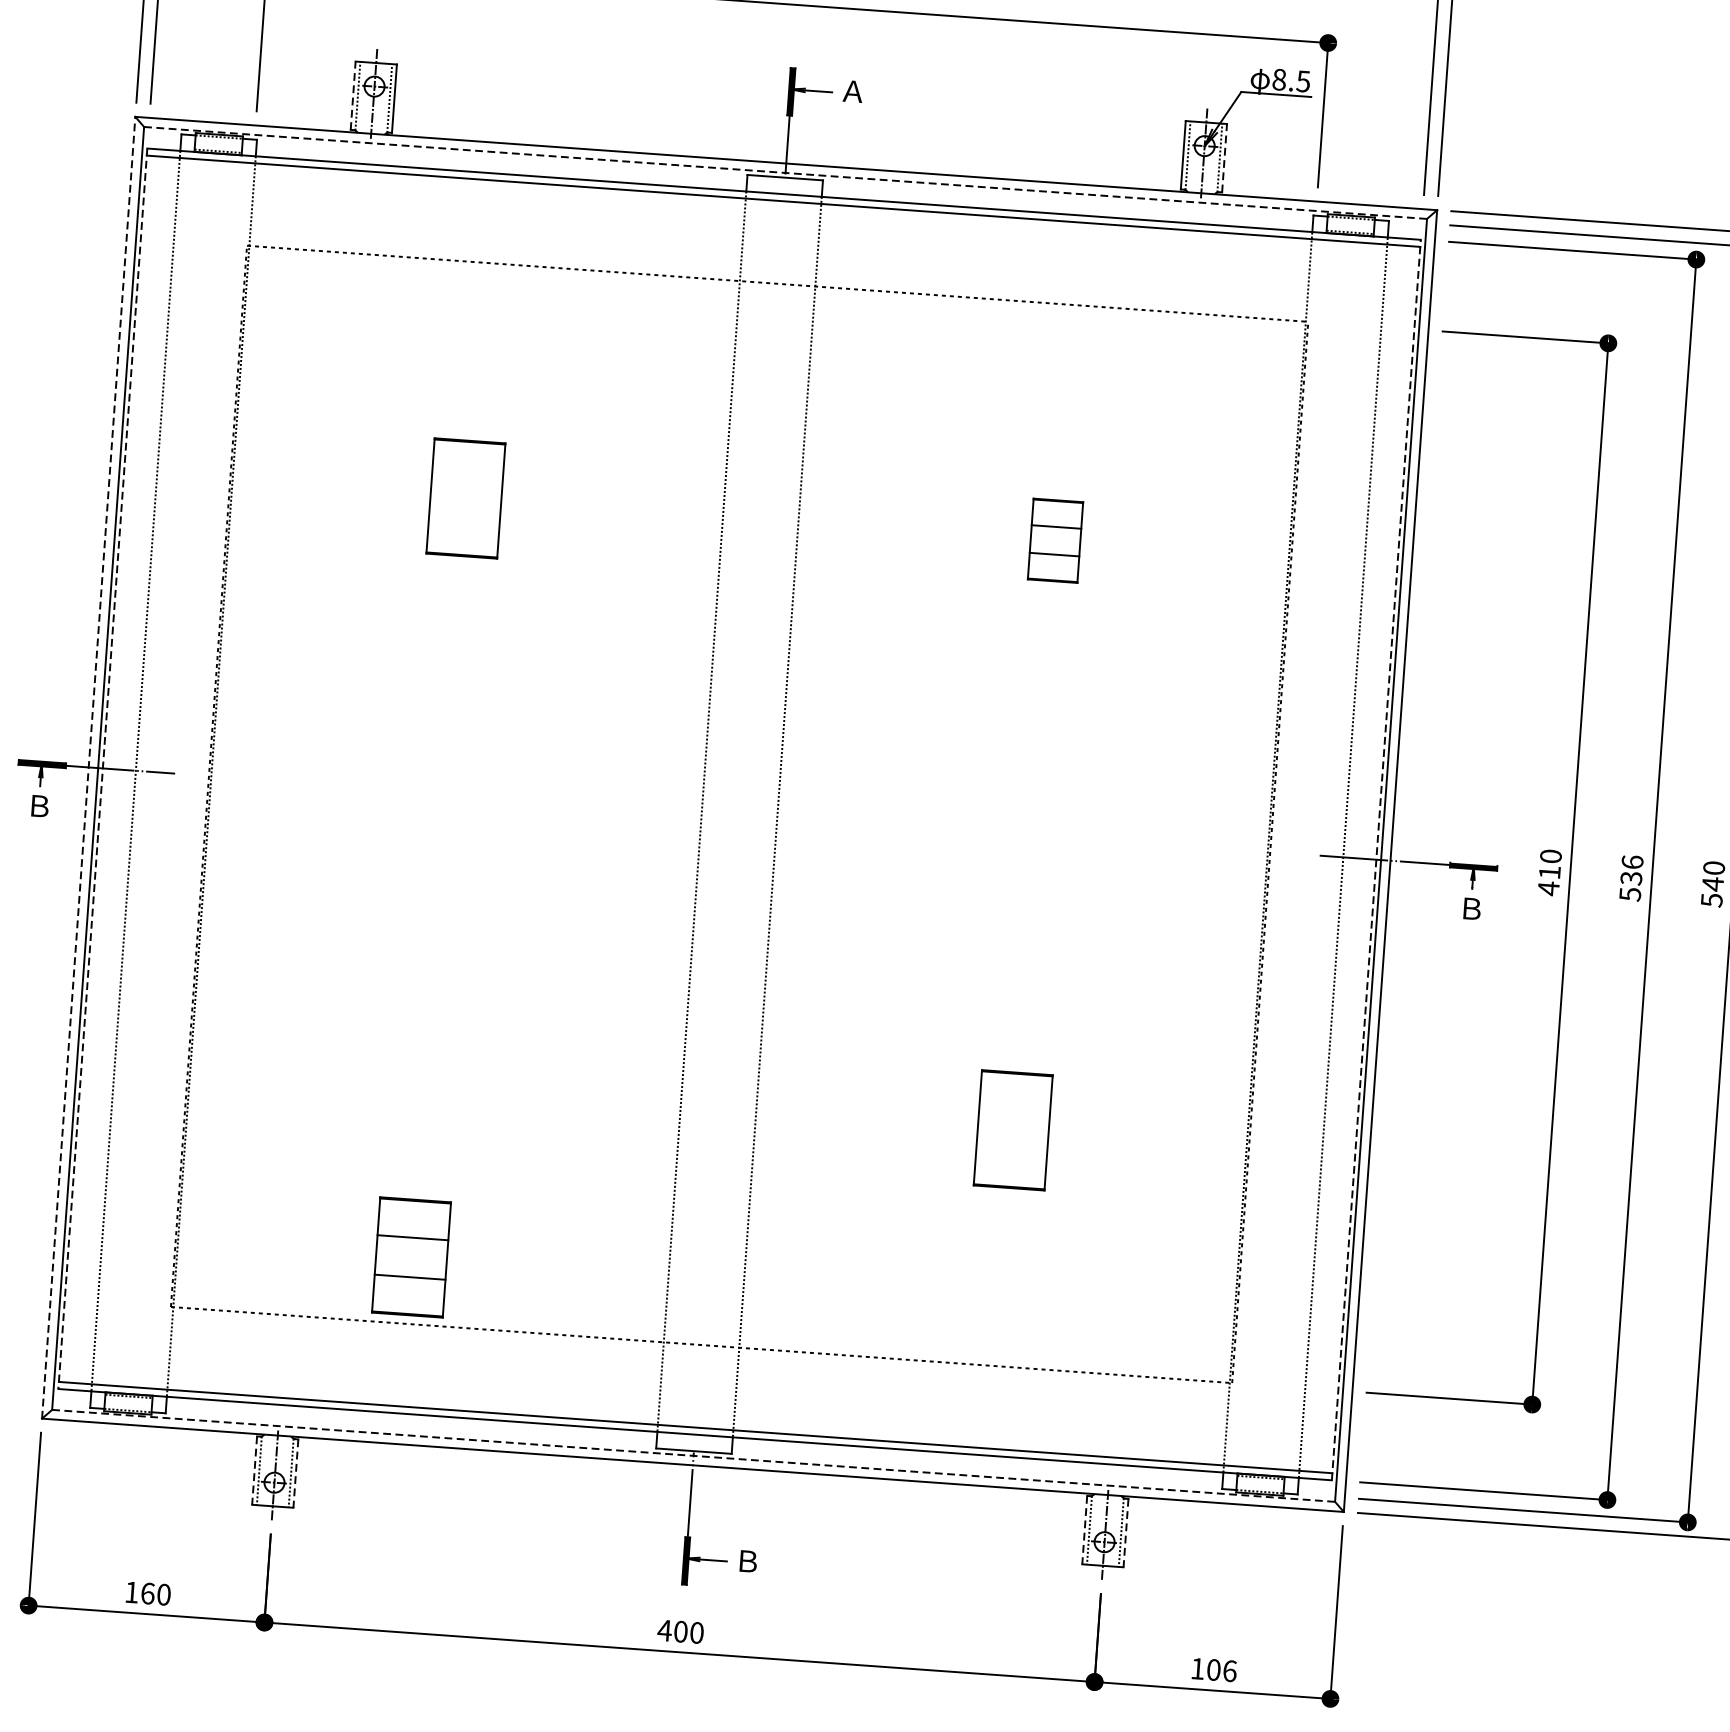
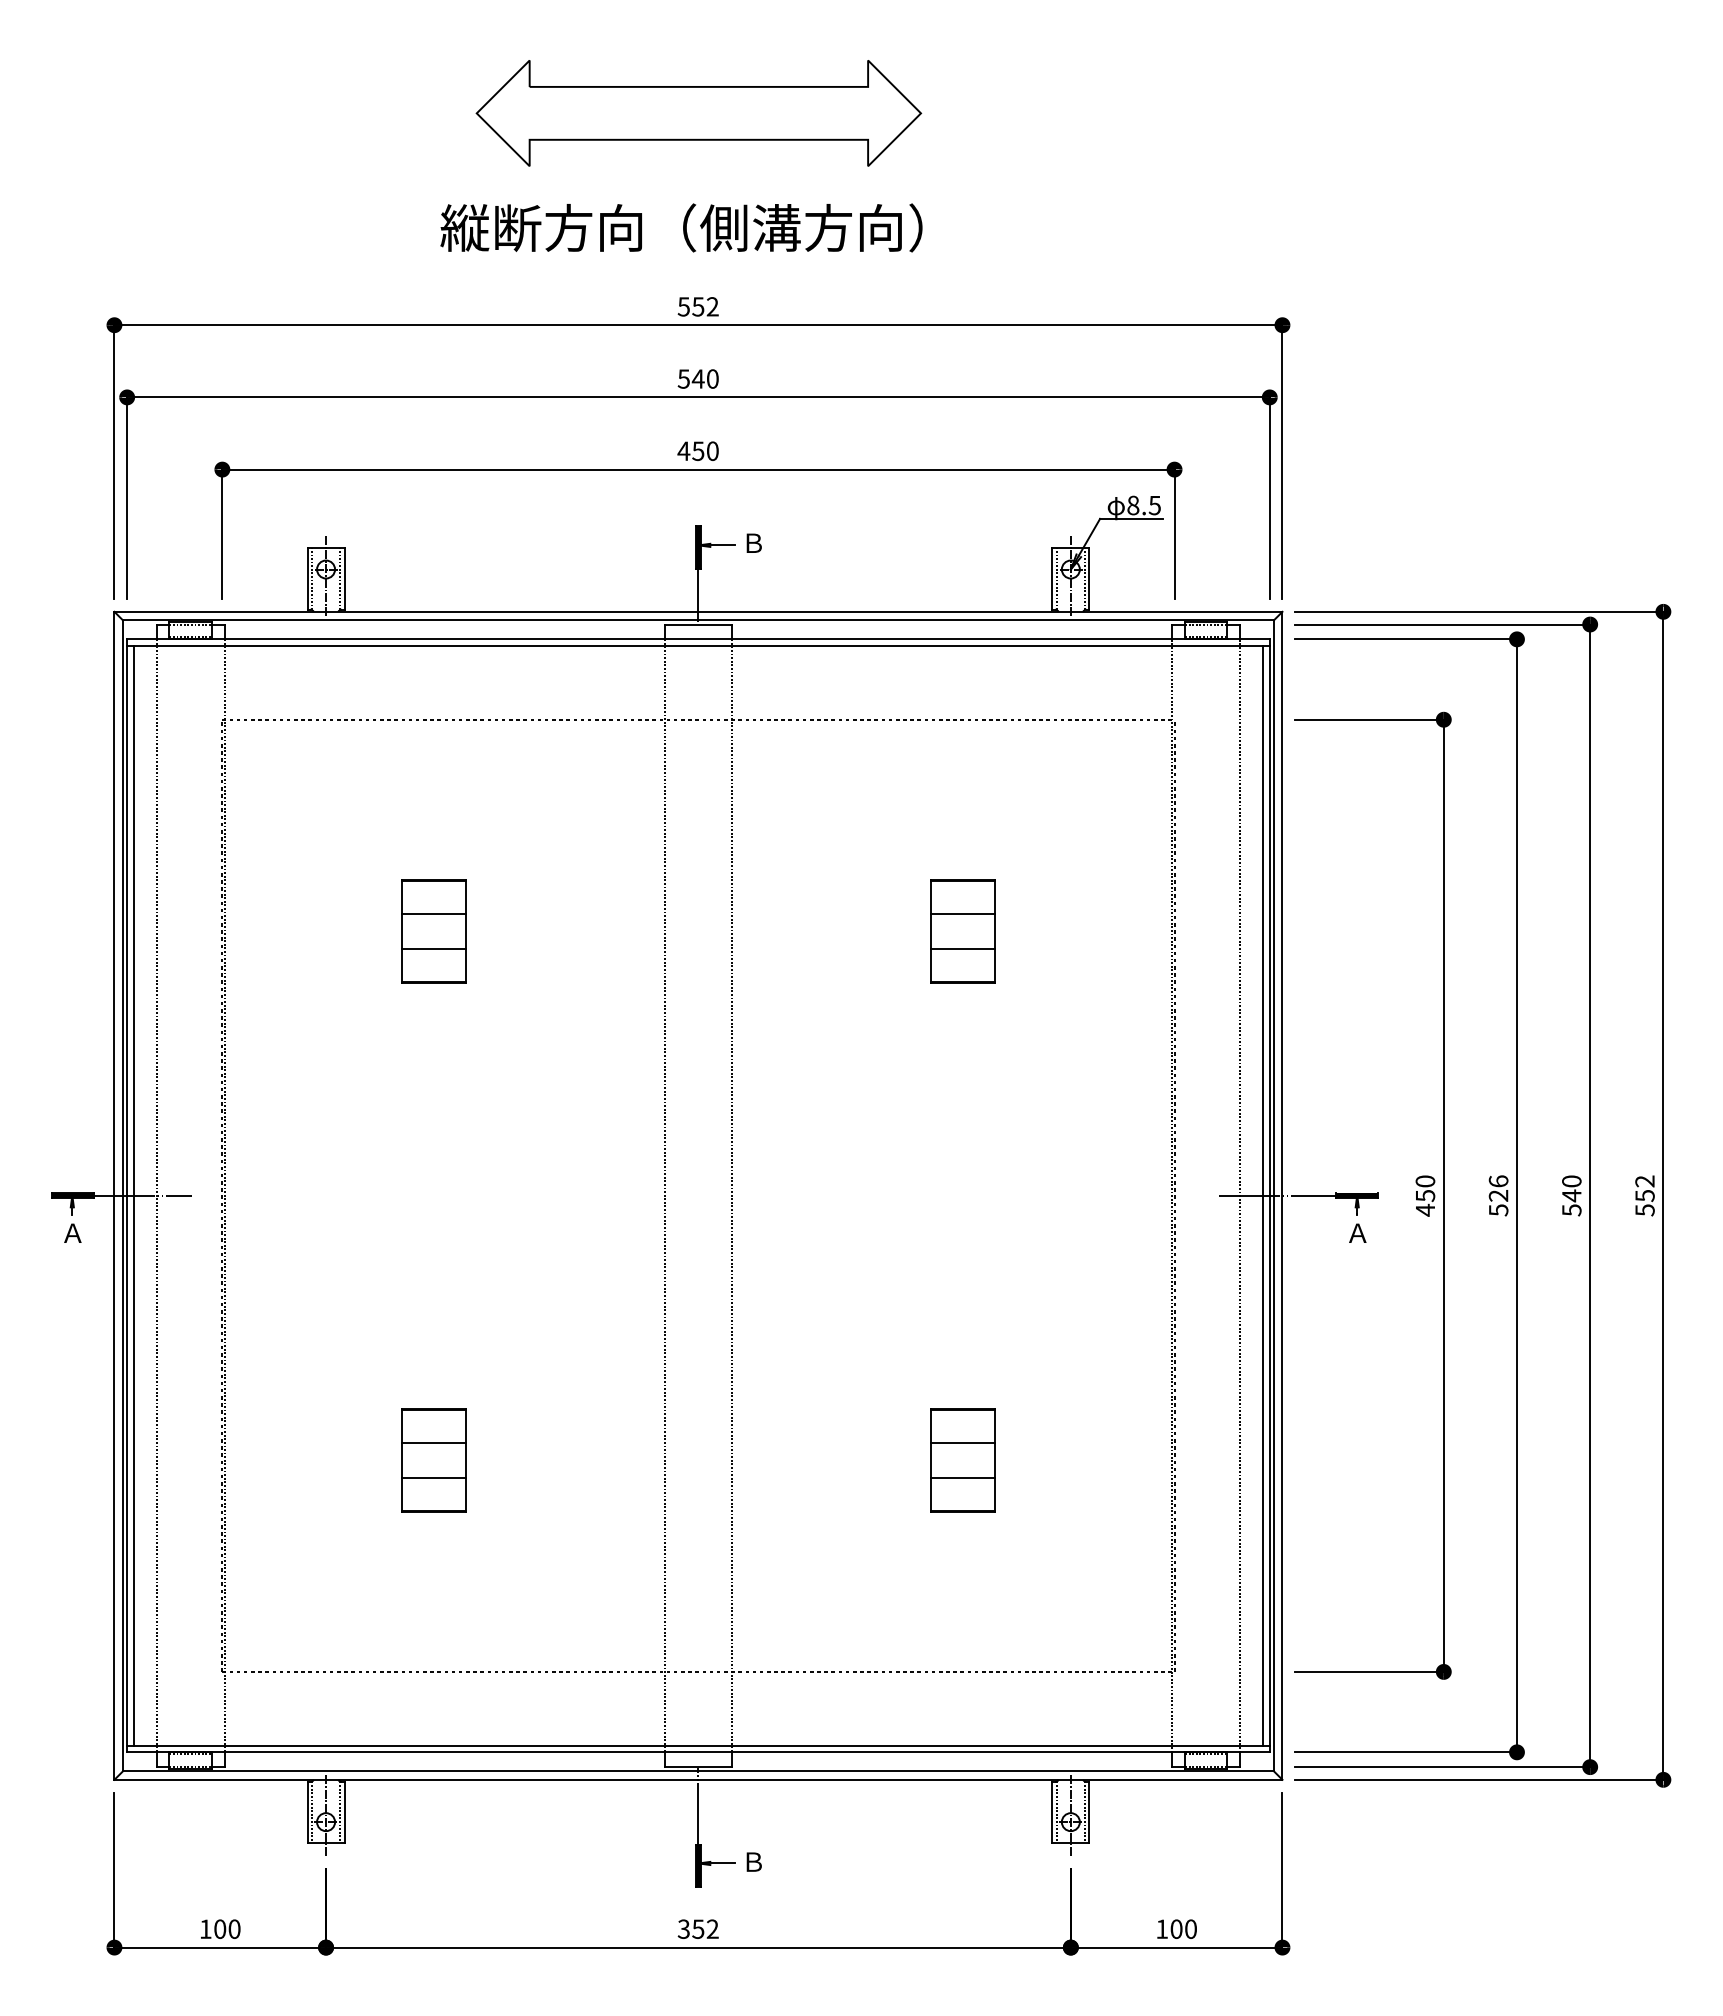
text: (853, 90) -> (753, 542), Ａ -> Ｂ
line: (353, 96) -> (307, 579), dashed -> solid
line: (1224, 158) -> (1089, 579), dashed -> solid
line: (785, 173) -> (698, 620), dashed -> solid
line: (466, 478) -> (433, 913), added
line: (463, 518) -> (433, 949), added
part: (1054, 540) -> (962, 931), size x1.43
line: (88, 767) -> (114, 1195), dashed -> solid
line: (109, 768) -> (133, 1195), added
line: (103, 769) -> (127, 1196), dashed -> solid
text: (39, 805) -> (72, 1232), Ｂ -> Ａ
line: (1369, 859) -> (1263, 1195), added
line: (1376, 859) -> (1269, 1195), dashed -> solid
text: (1549, 873) -> (1425, 1196), 410 -> 450
text: (1631, 877) -> (1498, 1195), 536 -> 526
text: (1471, 907) -> (1357, 1232), Ｂ -> Ａ
line: (1014, 1110) -> (962, 1442), added
line: (1011, 1150) -> (962, 1478), added
part: (411, 1257) -> (433, 1460), moved
line: (693, 1456) -> (698, 1771), dashed -> solid
line: (254, 1470) -> (307, 1812), dashed -> solid
line: (295, 1473) -> (344, 1812), dashed -> solid
line: (1084, 1529) -> (1052, 1812), dashed -> solid
line: (1126, 1532) -> (1089, 1812), dashed -> solid
text: (148, 1592) -> (220, 1928), 160 -> 100
text: (679, 1632) -> (697, 1929), 400 -> 352
text: (1230, 1670) -> (1191, 1928), 106 -> 100

